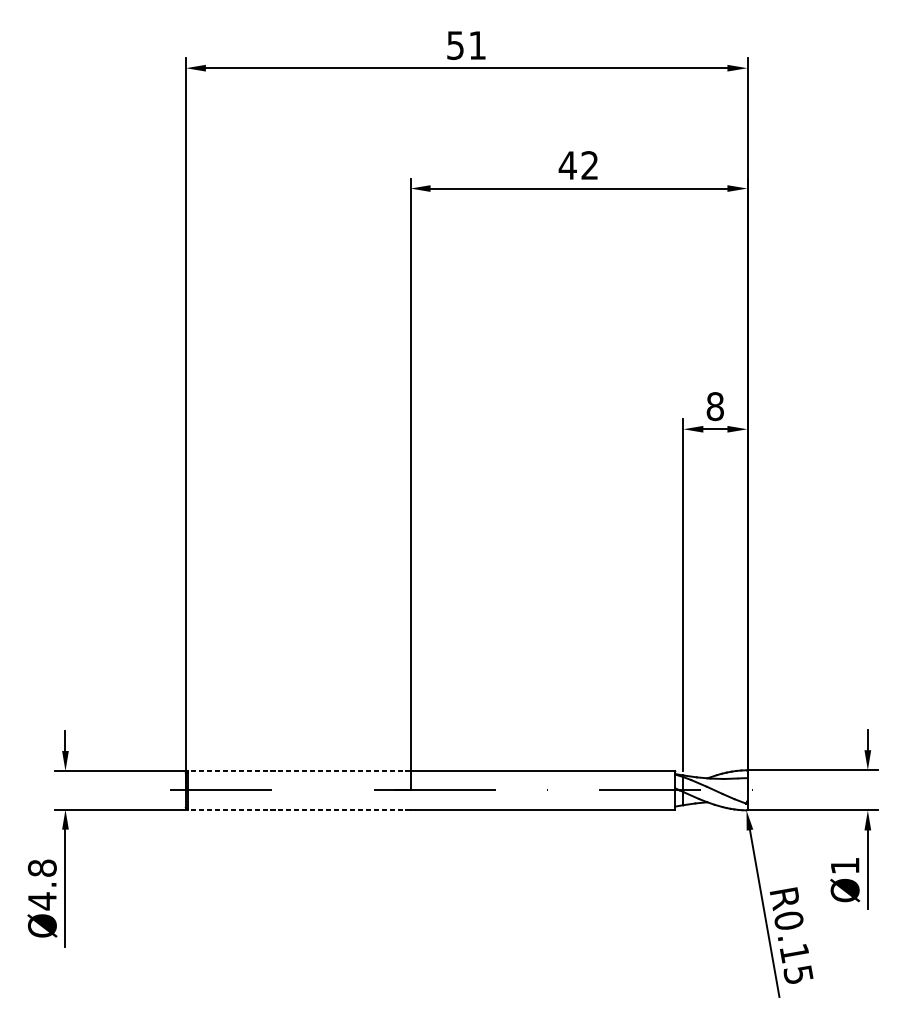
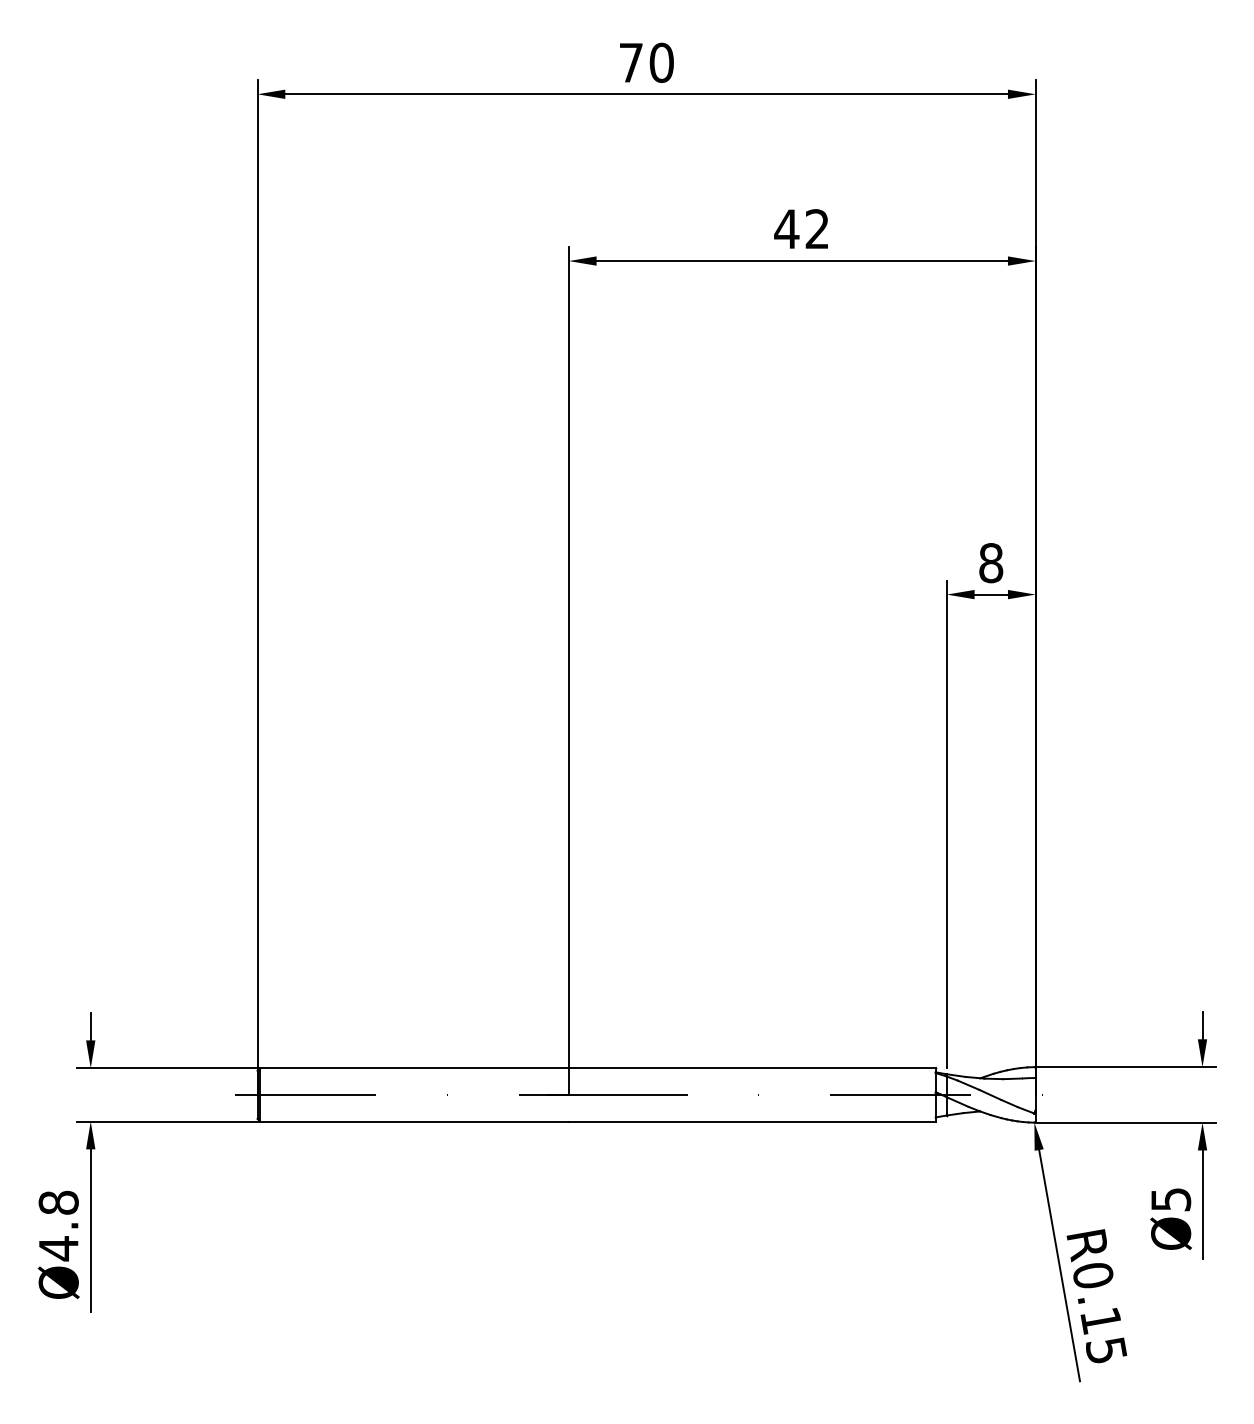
text: (466, 45) -> (646, 62), 51 -> 70
line: (298, 771) -> (413, 1068), dashed -> solid
line: (298, 809) -> (413, 1121), dashed -> solid
text: (845, 865) -> (1171, 1199), Ø1 -> Ø5

